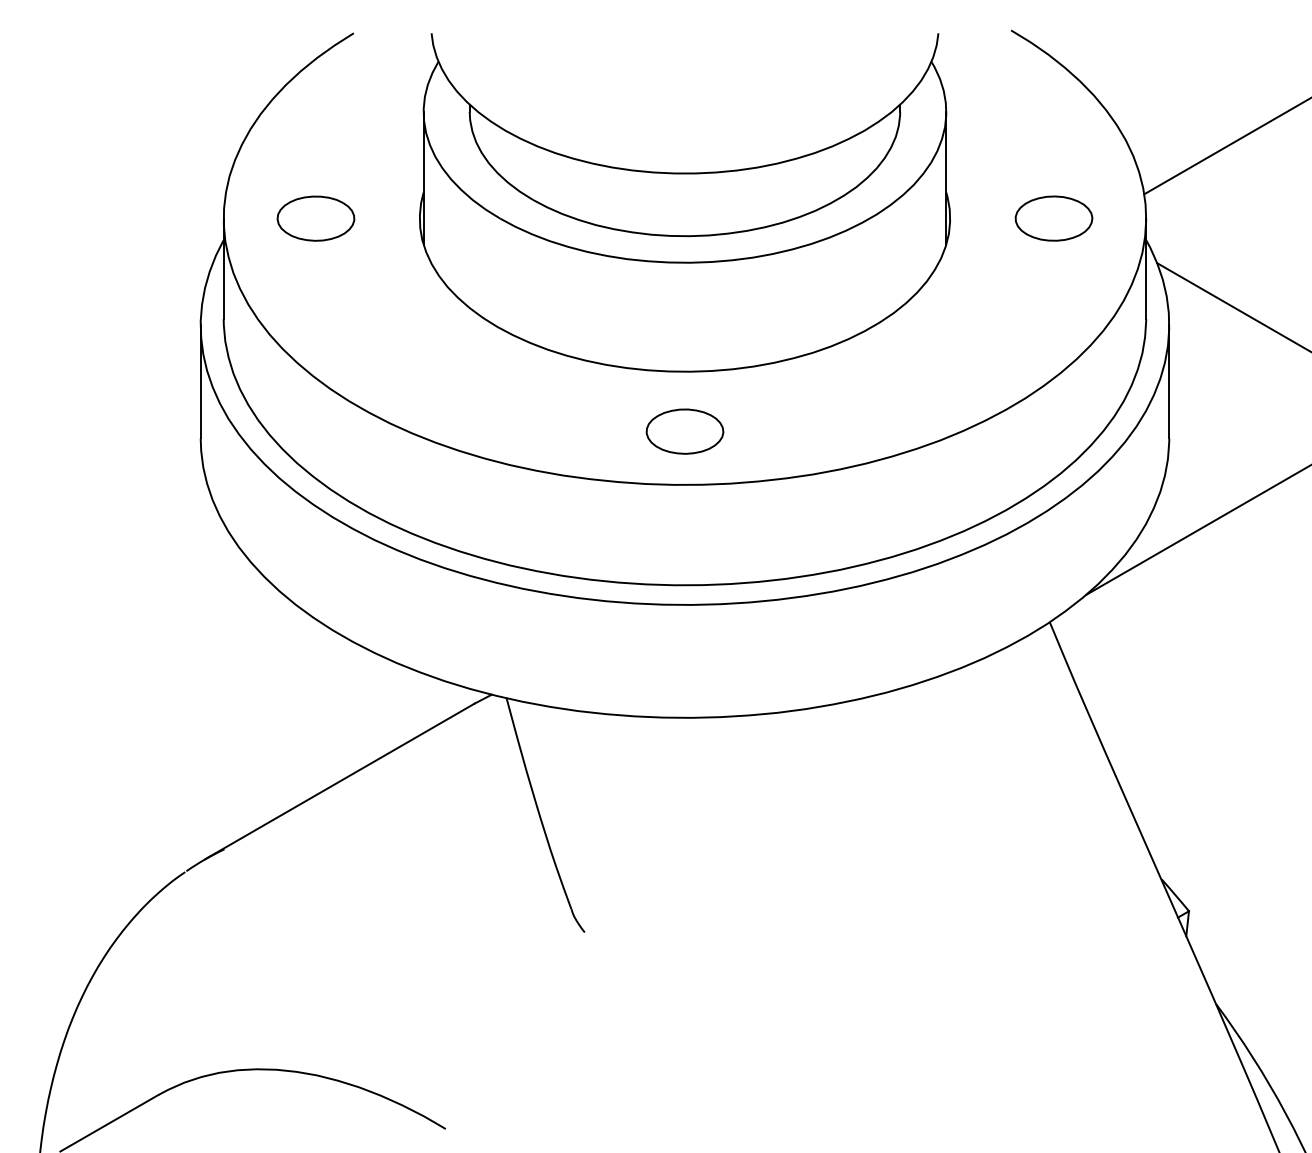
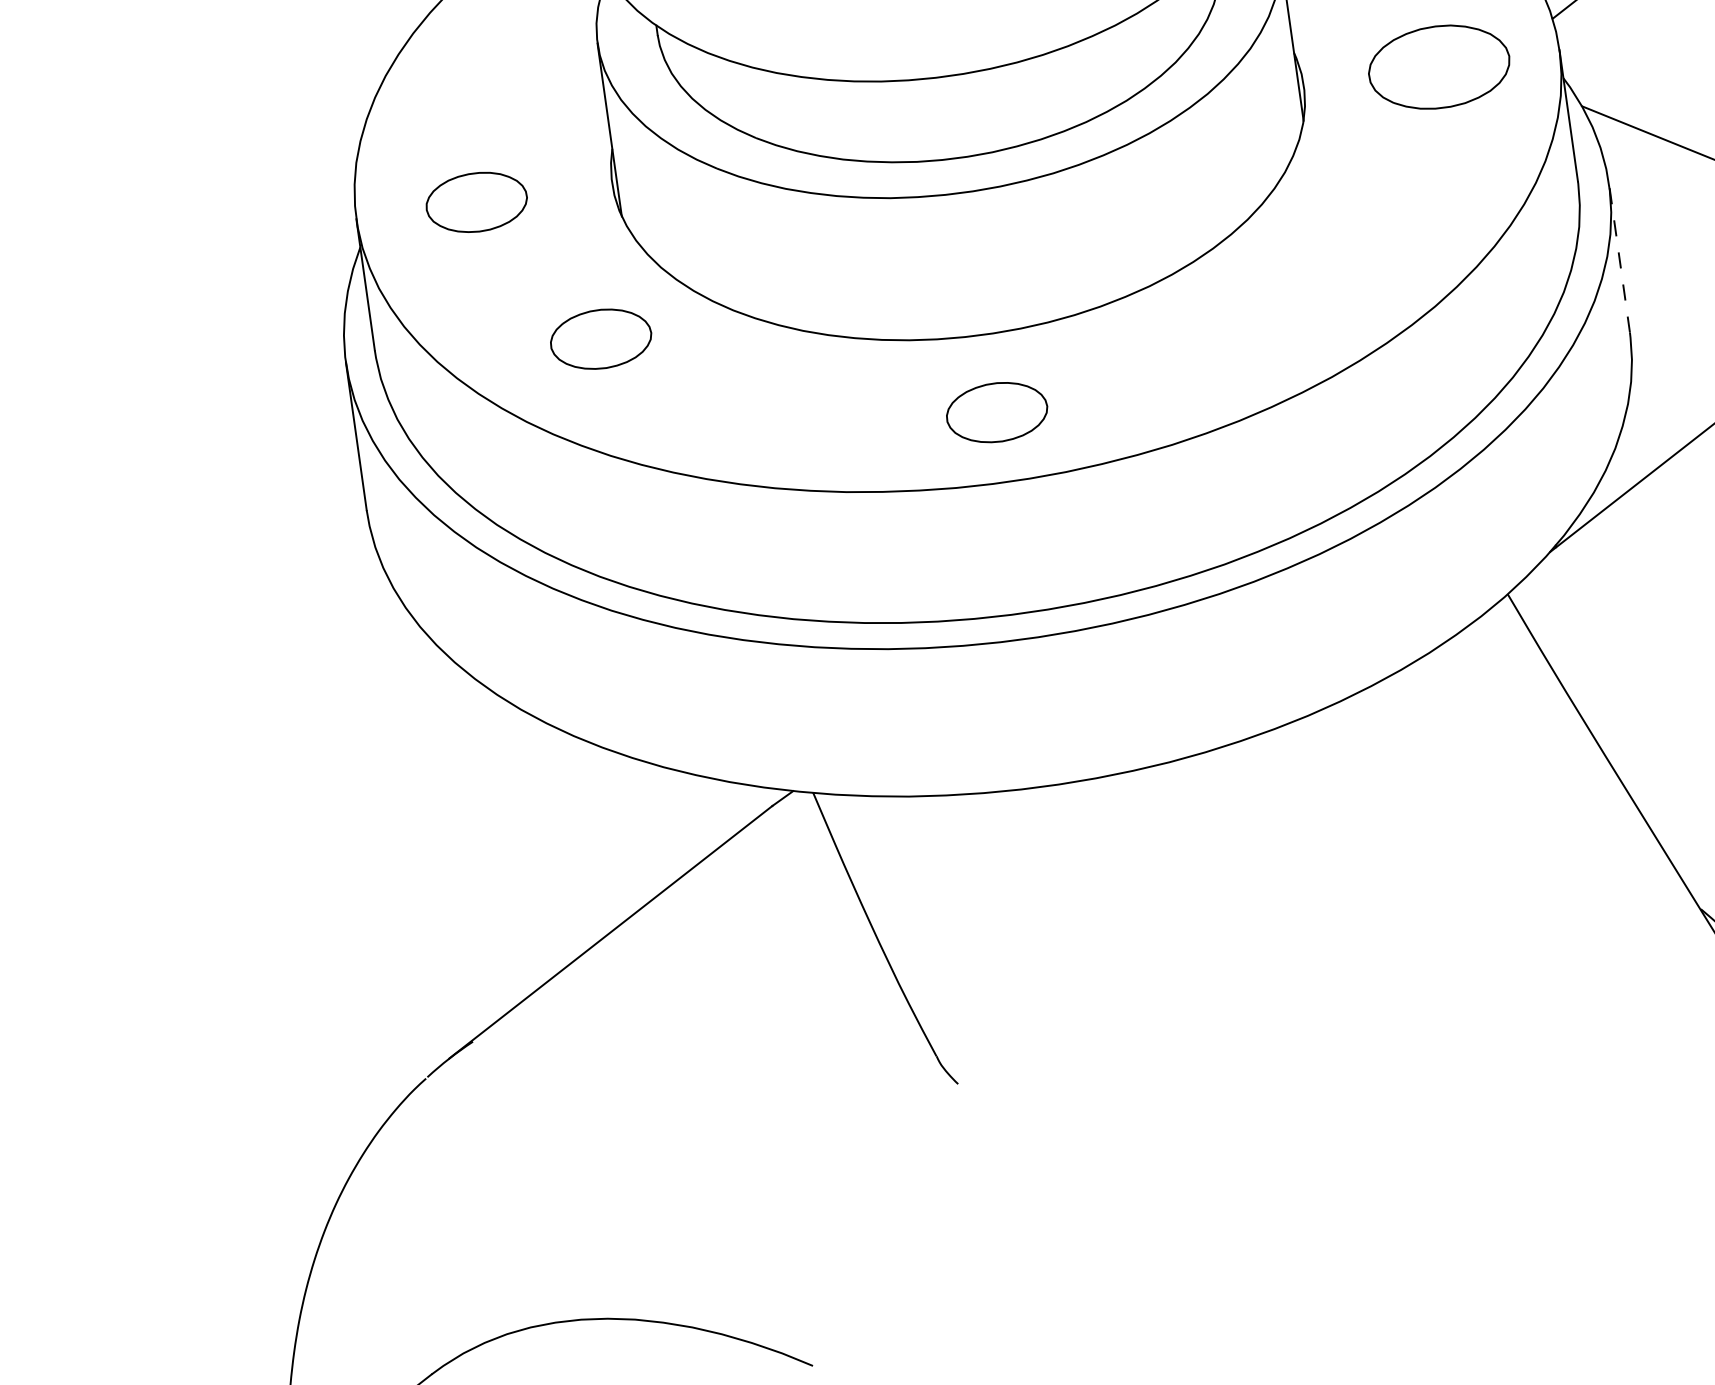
part: (1053, 218) -> (1438, 67), size x1.4
part: (394, 334) -> (600, 339), added
line: (1169, 381) -> (1619, 258), solid -> dashed

